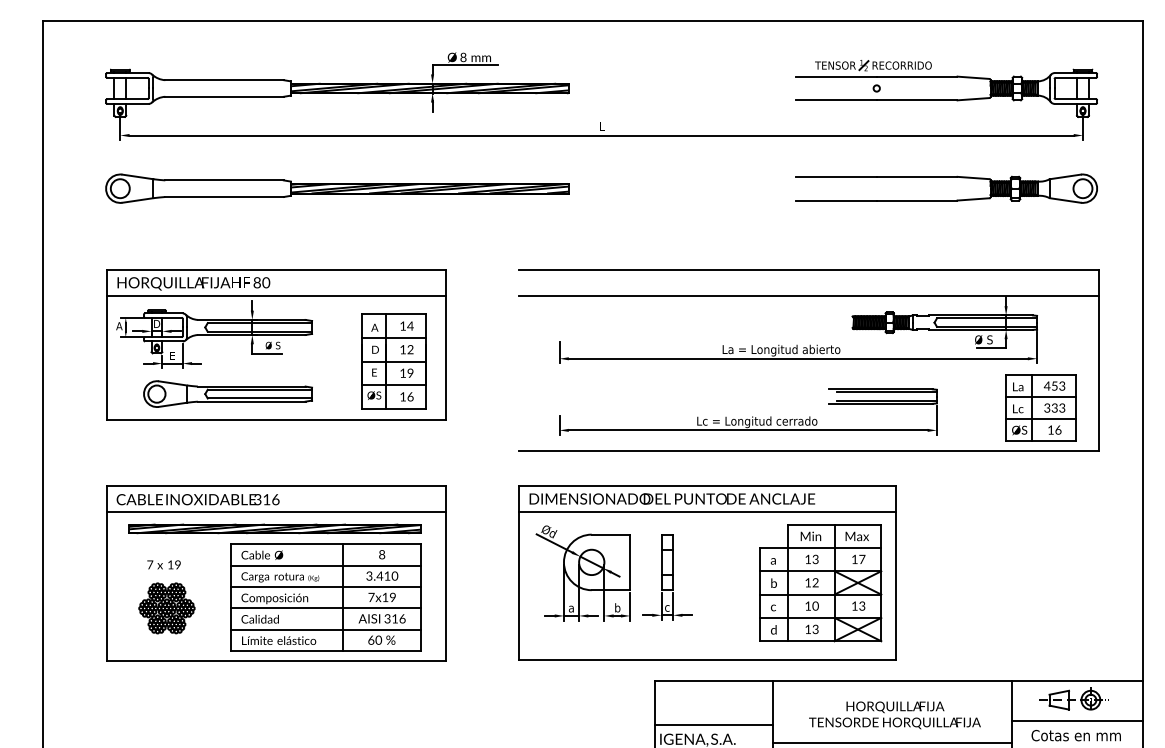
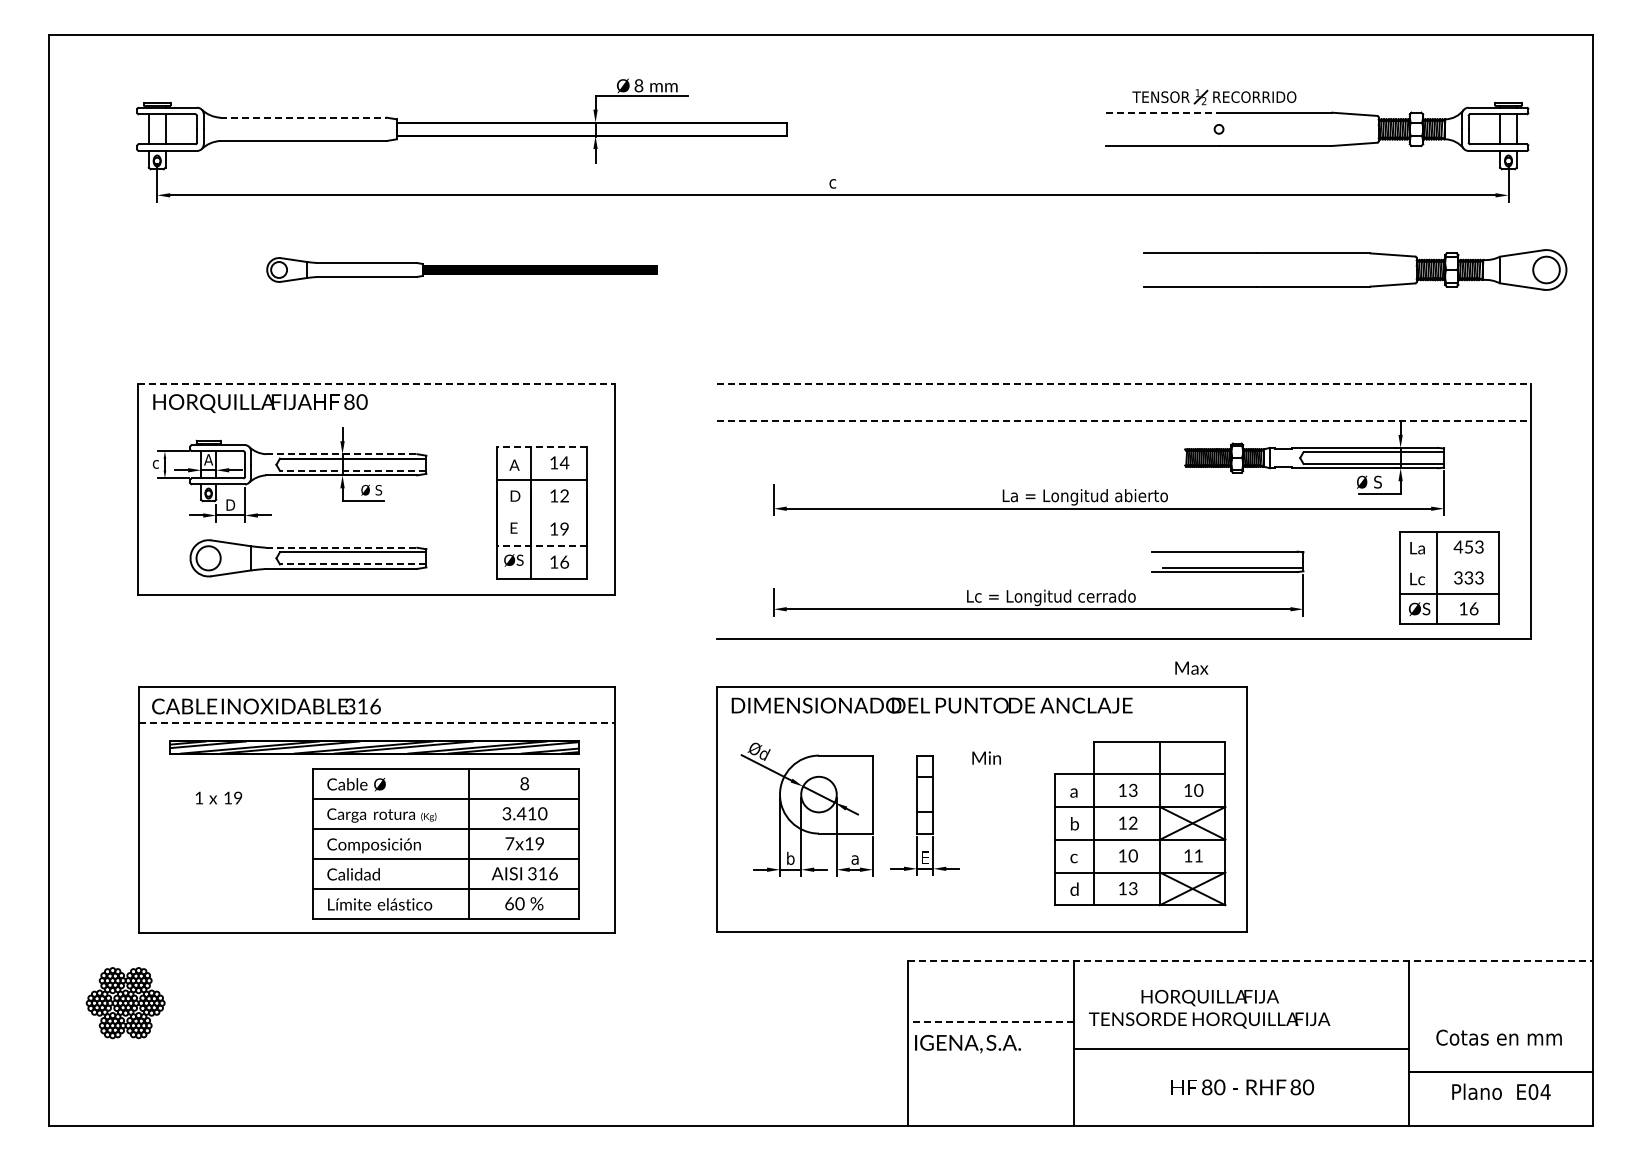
line: (837, 76) -> (1163, 112), solid -> dashed
line: (225, 80) -> (304, 117), solid -> dashed
hatch: (429, 88) -> (591, 129), removed
text: (601, 126) -> (832, 182), L -> c
part: (946, 176) -> (1355, 253), moved
part: (337, 188) -> (461, 269), size x0.6
line: (277, 270) -> (377, 384), solid -> dashed
line: (808, 270) -> (1123, 384), solid -> dashed
line: (276, 295) -> (376, 420), removed
line: (808, 295) -> (1123, 420), solid -> dashed
line: (394, 314) -> (541, 446), solid -> dashed
line: (251, 320) -> (341, 454), solid -> dashed
text: (156, 323) -> (208, 459), D -> A
text: (119, 325) -> (155, 462), A -> c
line: (259, 331) -> (352, 470), solid -> dashed
text: (172, 355) -> (230, 504), E -> D
line: (394, 361) -> (541, 512), removed
line: (394, 384) -> (541, 545), solid -> dashed
line: (251, 386) -> (341, 547), solid -> dashed
line: (886, 392) -> (1232, 555), removed
line: (1040, 397) -> (1449, 562), removed
line: (259, 398) -> (352, 564), solid -> dashed
line: (276, 511) -> (376, 723), solid -> dashed
line: (707, 511) -> (981, 723), removed
text: (810, 535) -> (986, 757), moved
text: (857, 535) -> (1191, 667), moved
text: (862, 558) -> (1198, 789), 17 -> 10
text: (150, 564) -> (199, 797), 7 -> 1
text: (862, 605) -> (1198, 855), 13 -> 11
text: (571, 607) -> (790, 857), a -> b
text: (617, 607) -> (855, 857), b -> a
text: (666, 607) -> (924, 857), c -> E
part: (166, 608) -> (125, 1003), moved
line: (899, 680) -> (1250, 960), solid -> dashed
part: (1074, 699) -> (1496, 986), removed
text: (894, 714) -> (1209, 1008), moved
line: (1077, 720) -> (1500, 1016), removed
line: (713, 724) -> (990, 1022), solid -> dashed

